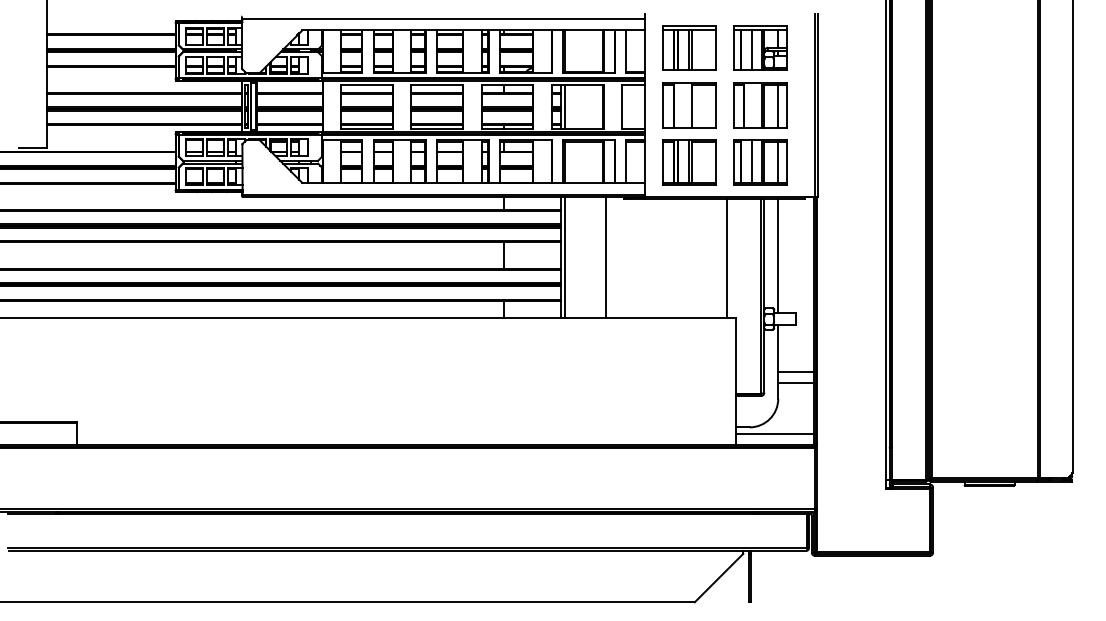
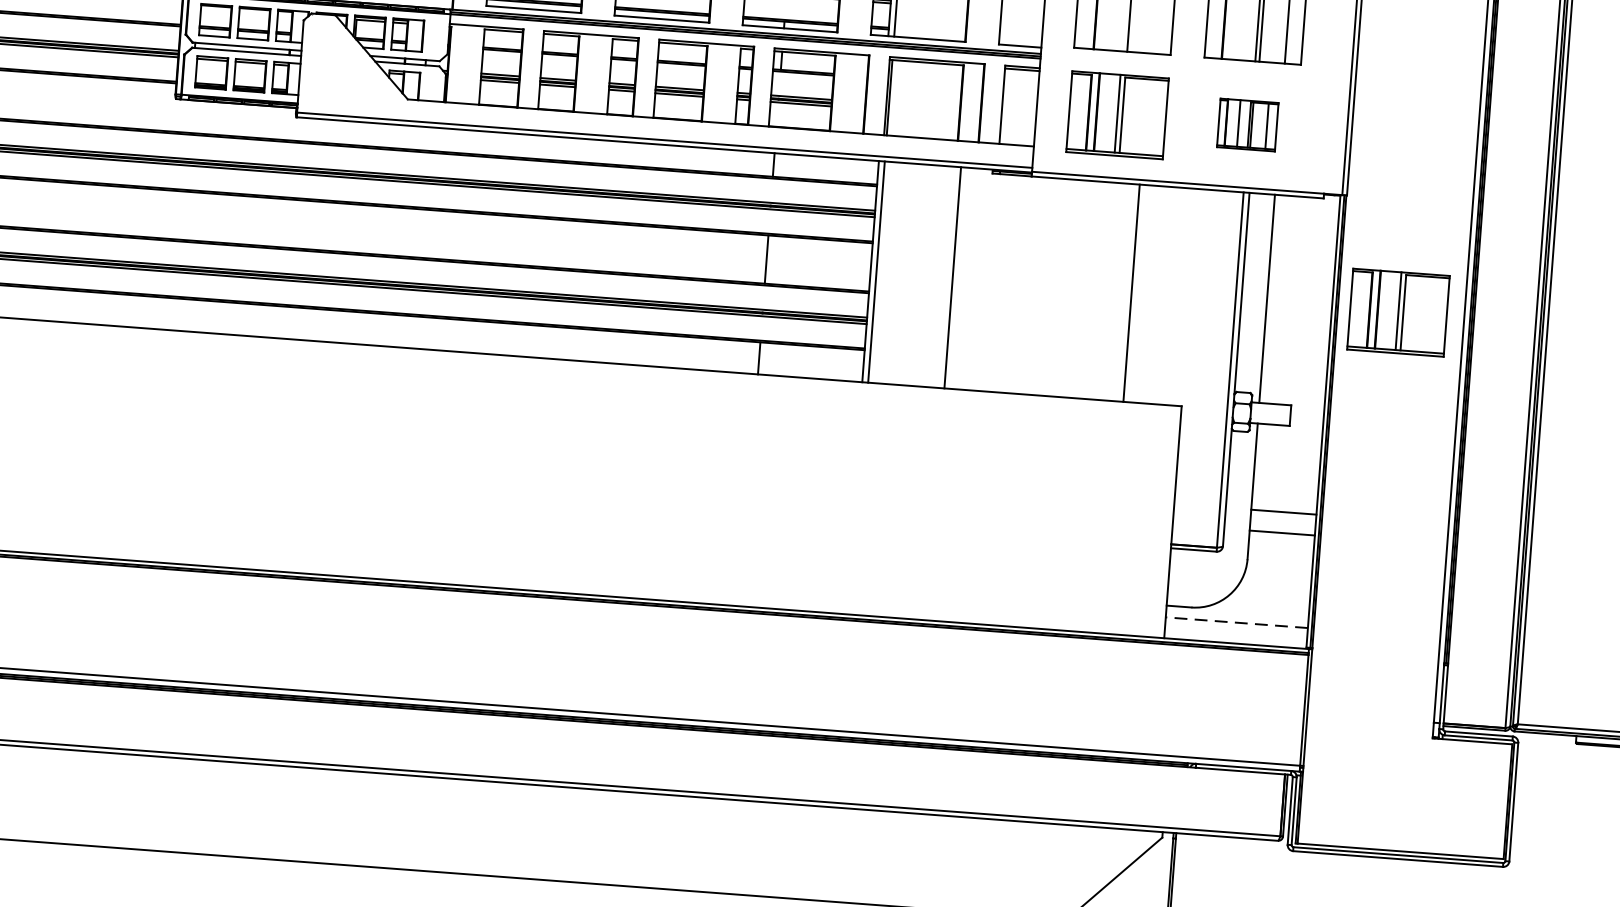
part: (760, 162) -> (1247, 125), size x0.6
line: (727, 258) -> (1132, 292), moved
part: (850, 258) -> (1398, 312), added
line: (775, 433) -> (1237, 622), solid -> dashed

